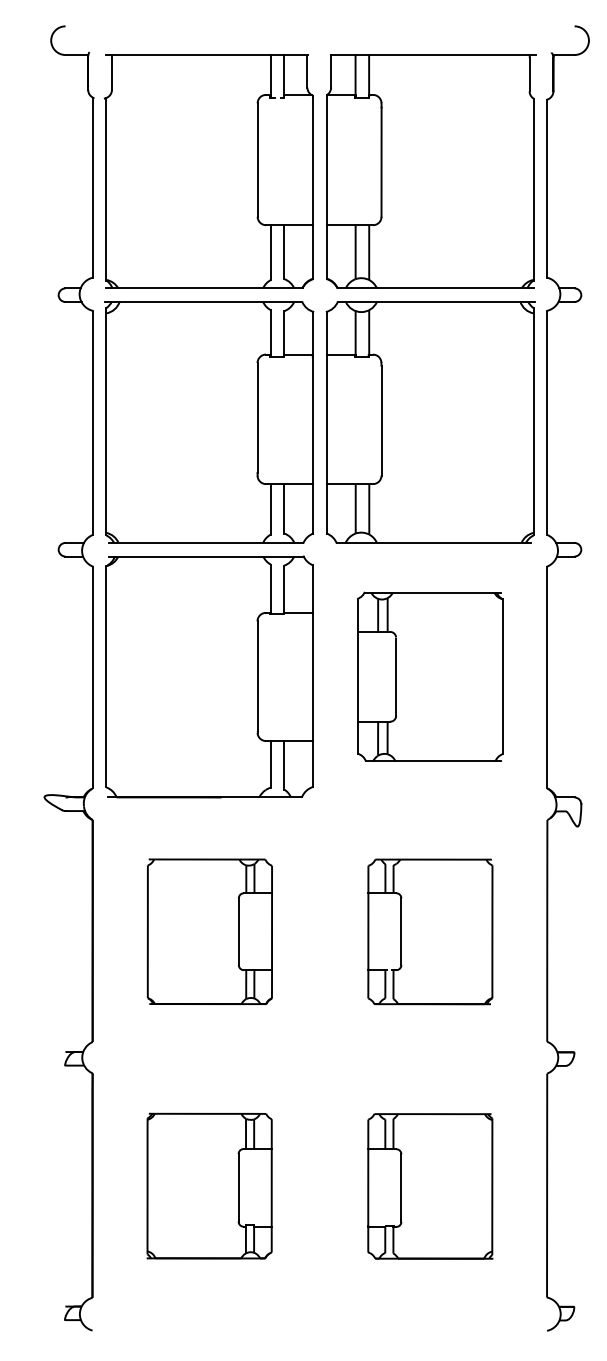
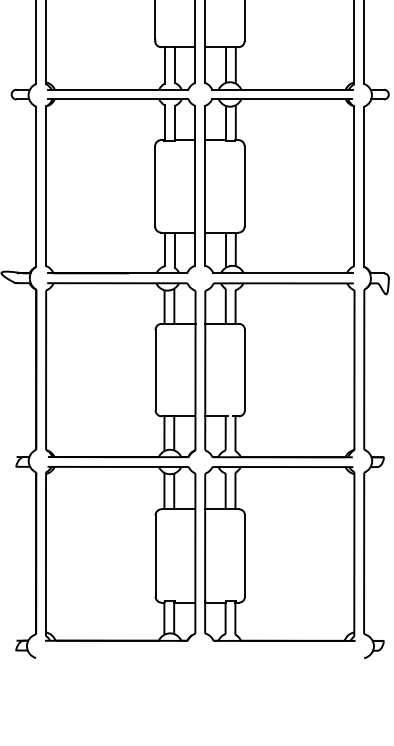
part: (430, 676) -> (279, 186), size x1.43
part: (209, 931) -> (120, 370), size x1.67
part: (430, 931) -> (279, 370), size x1.67
part: (209, 1185) -> (120, 553), size x1.67
part: (430, 1186) -> (279, 554), size x1.67

